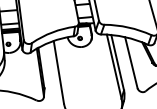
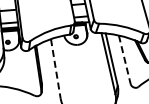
line: (131, 62) -> (124, 59), solid -> dashed
line: (58, 72) -> (55, 69), solid -> dashed

